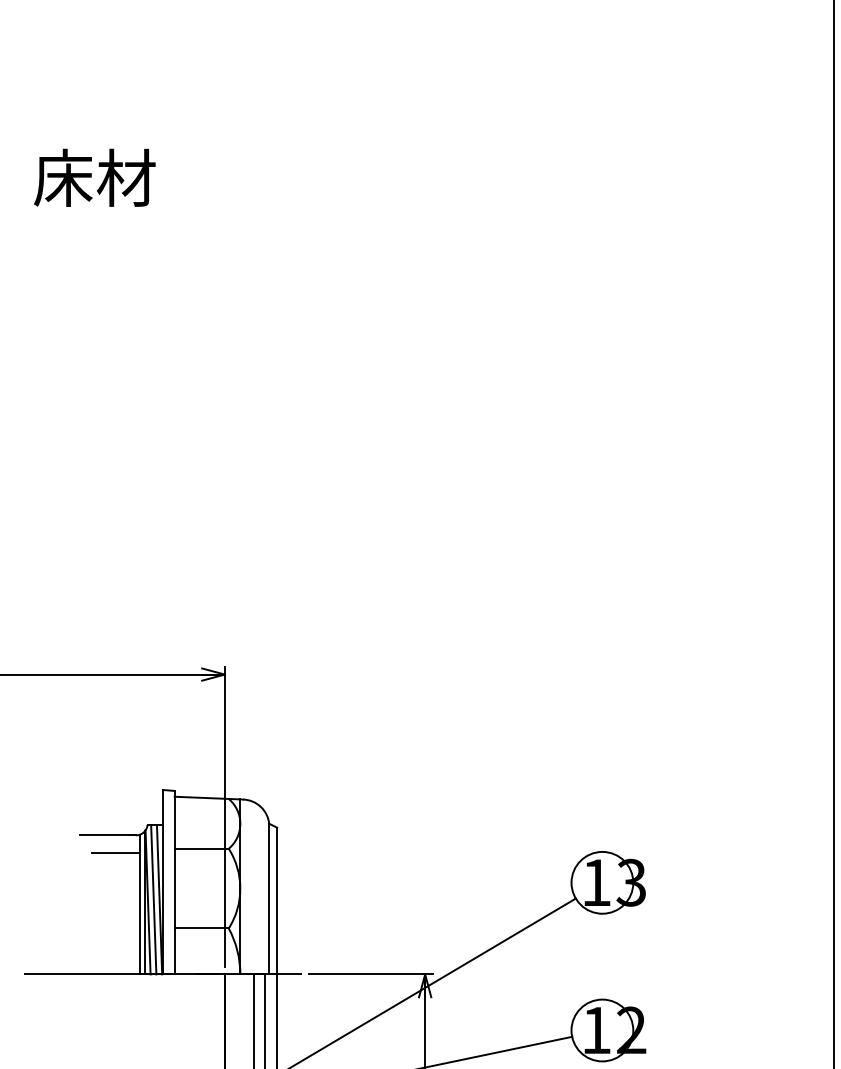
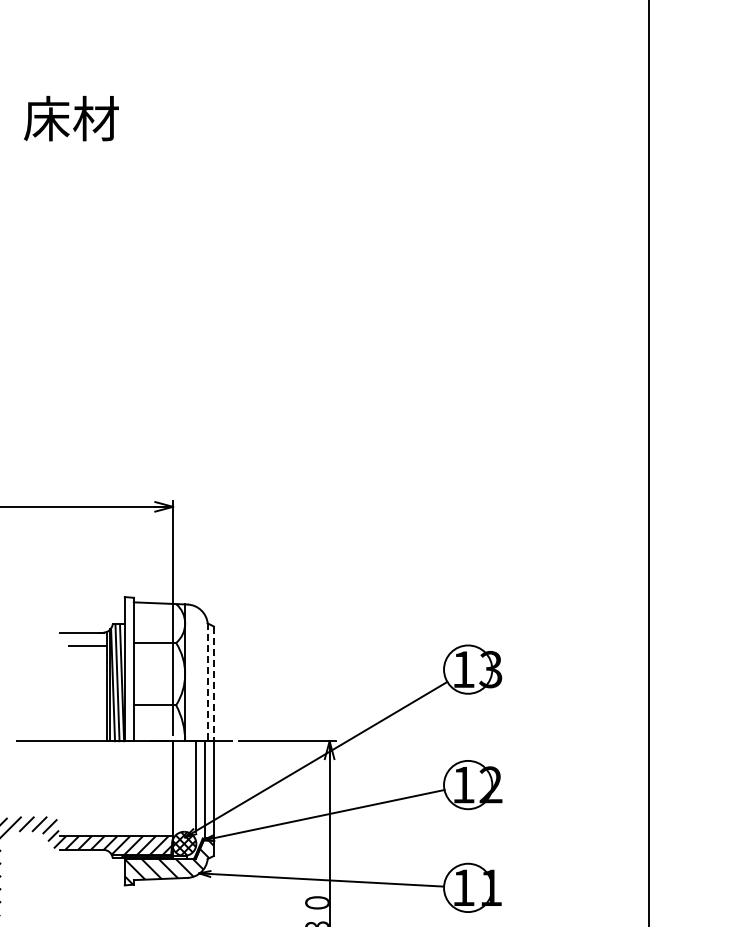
line: (268, 899) -> (207, 682), solid -> dashed
line: (276, 901) -> (213, 684), solid -> dashed

